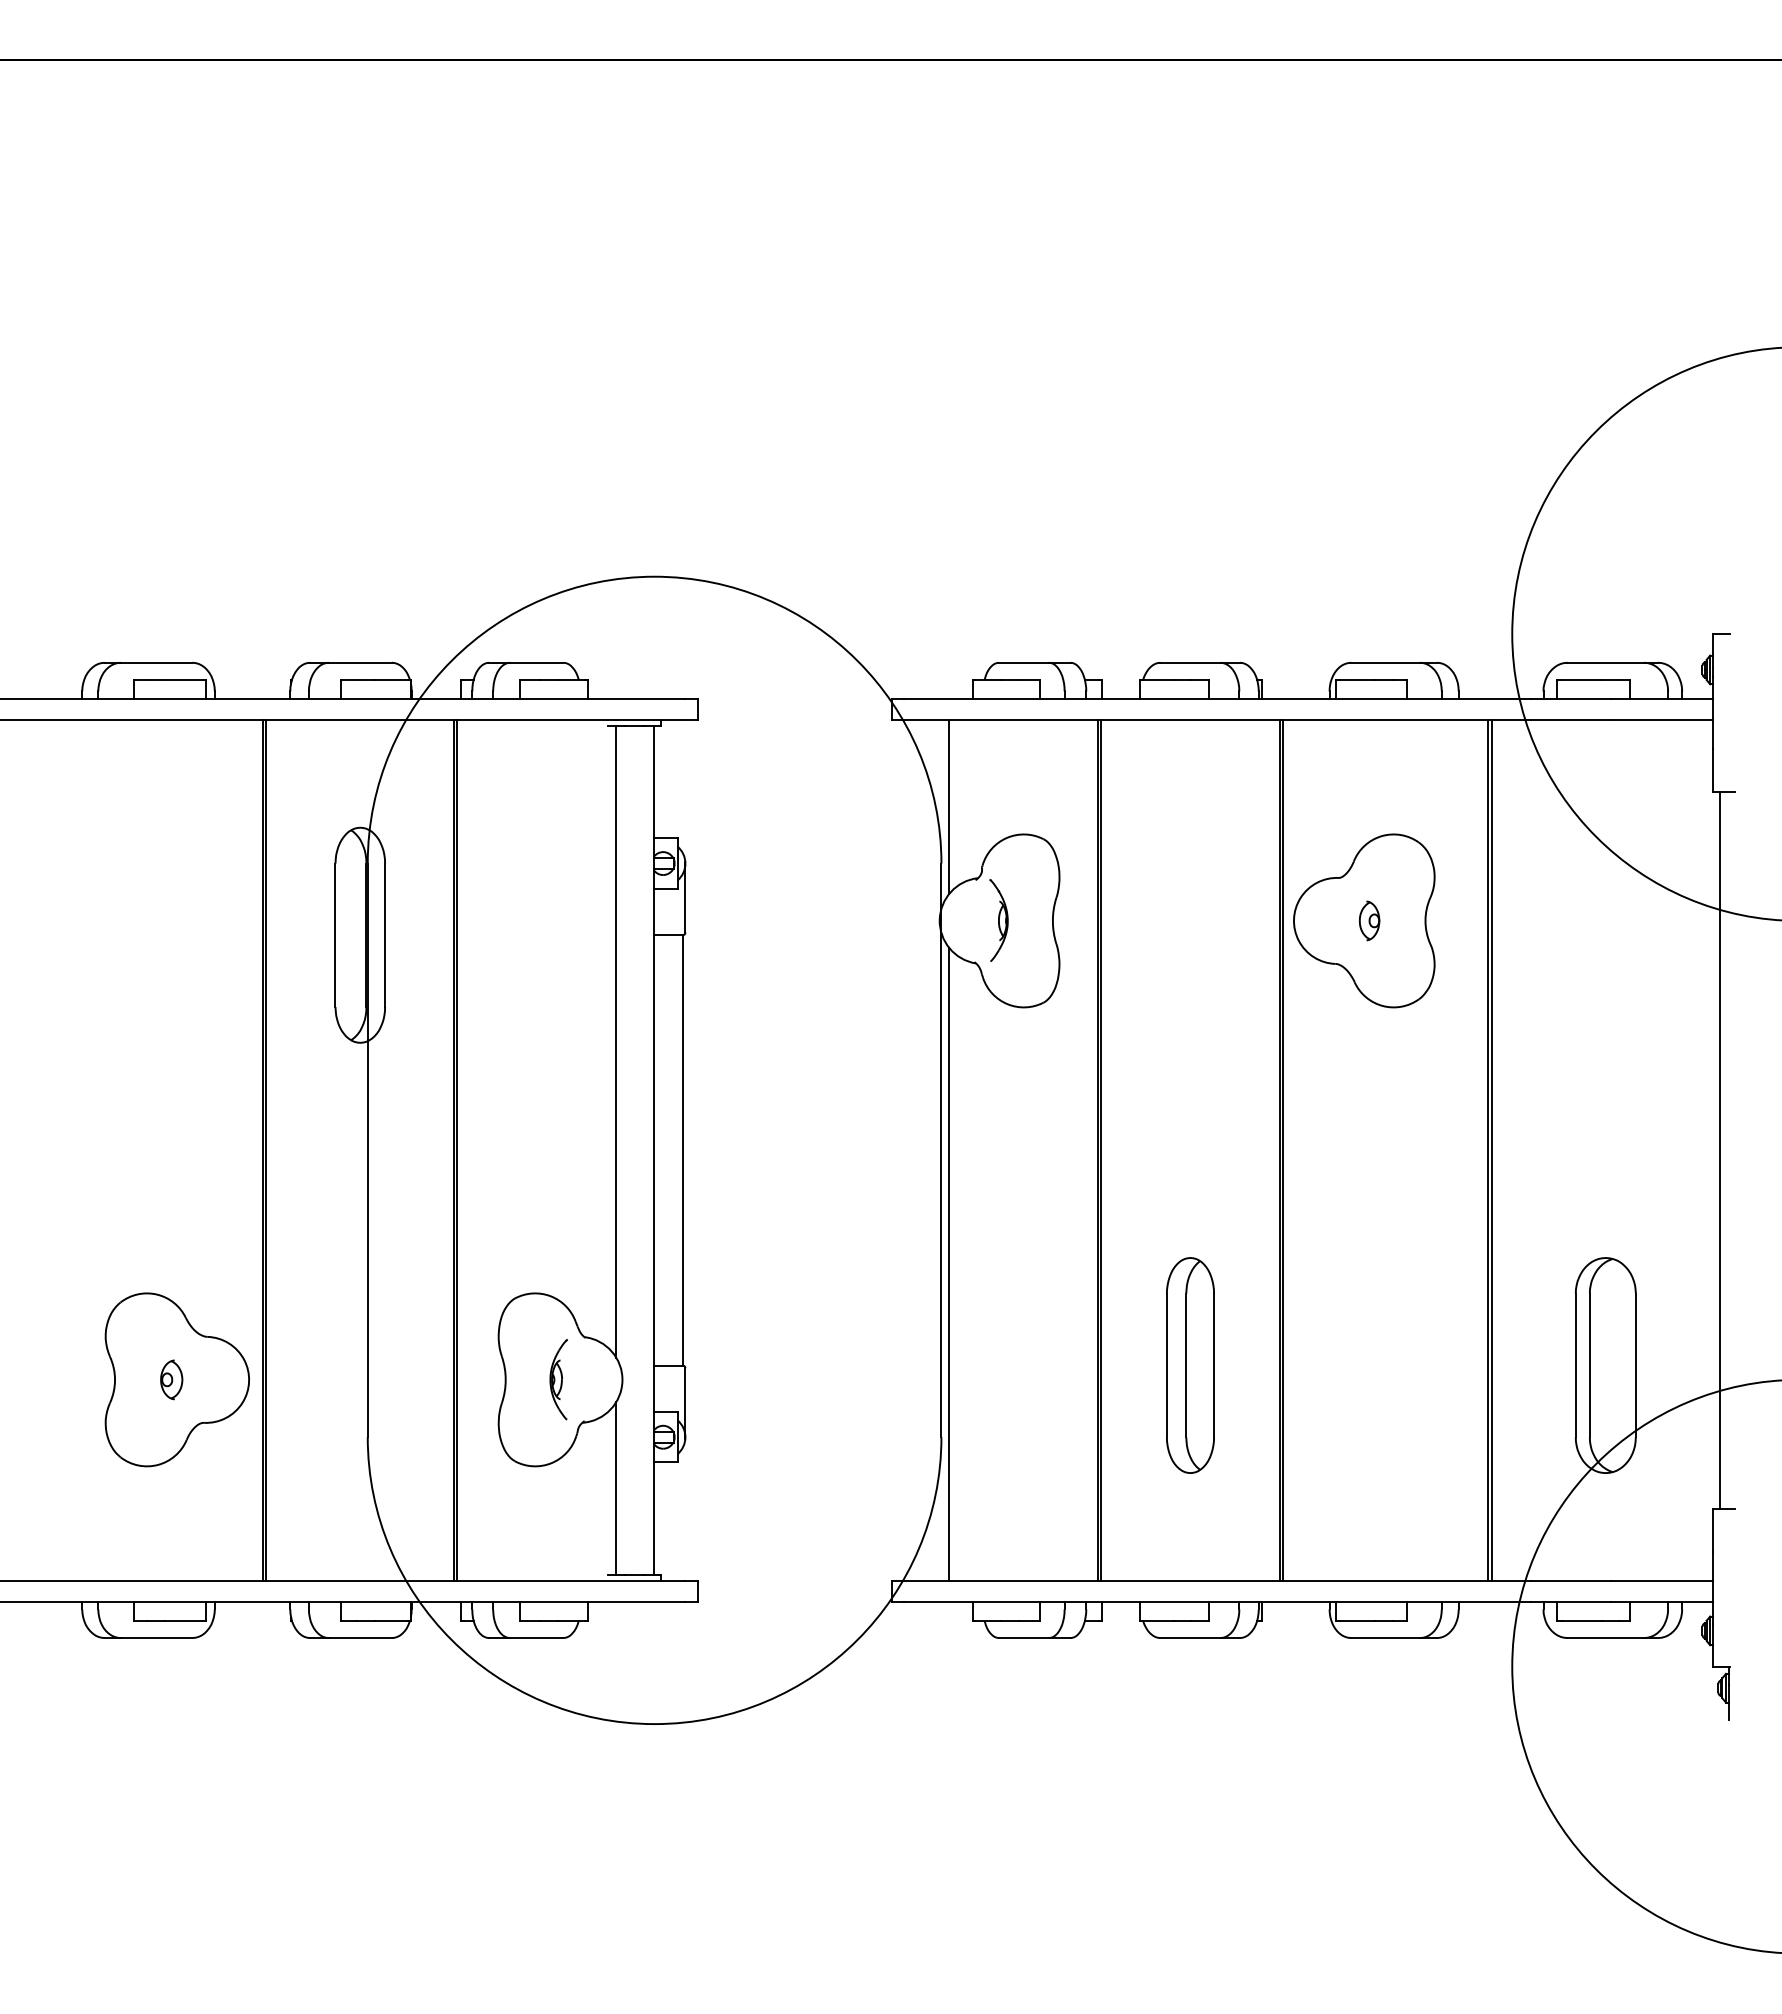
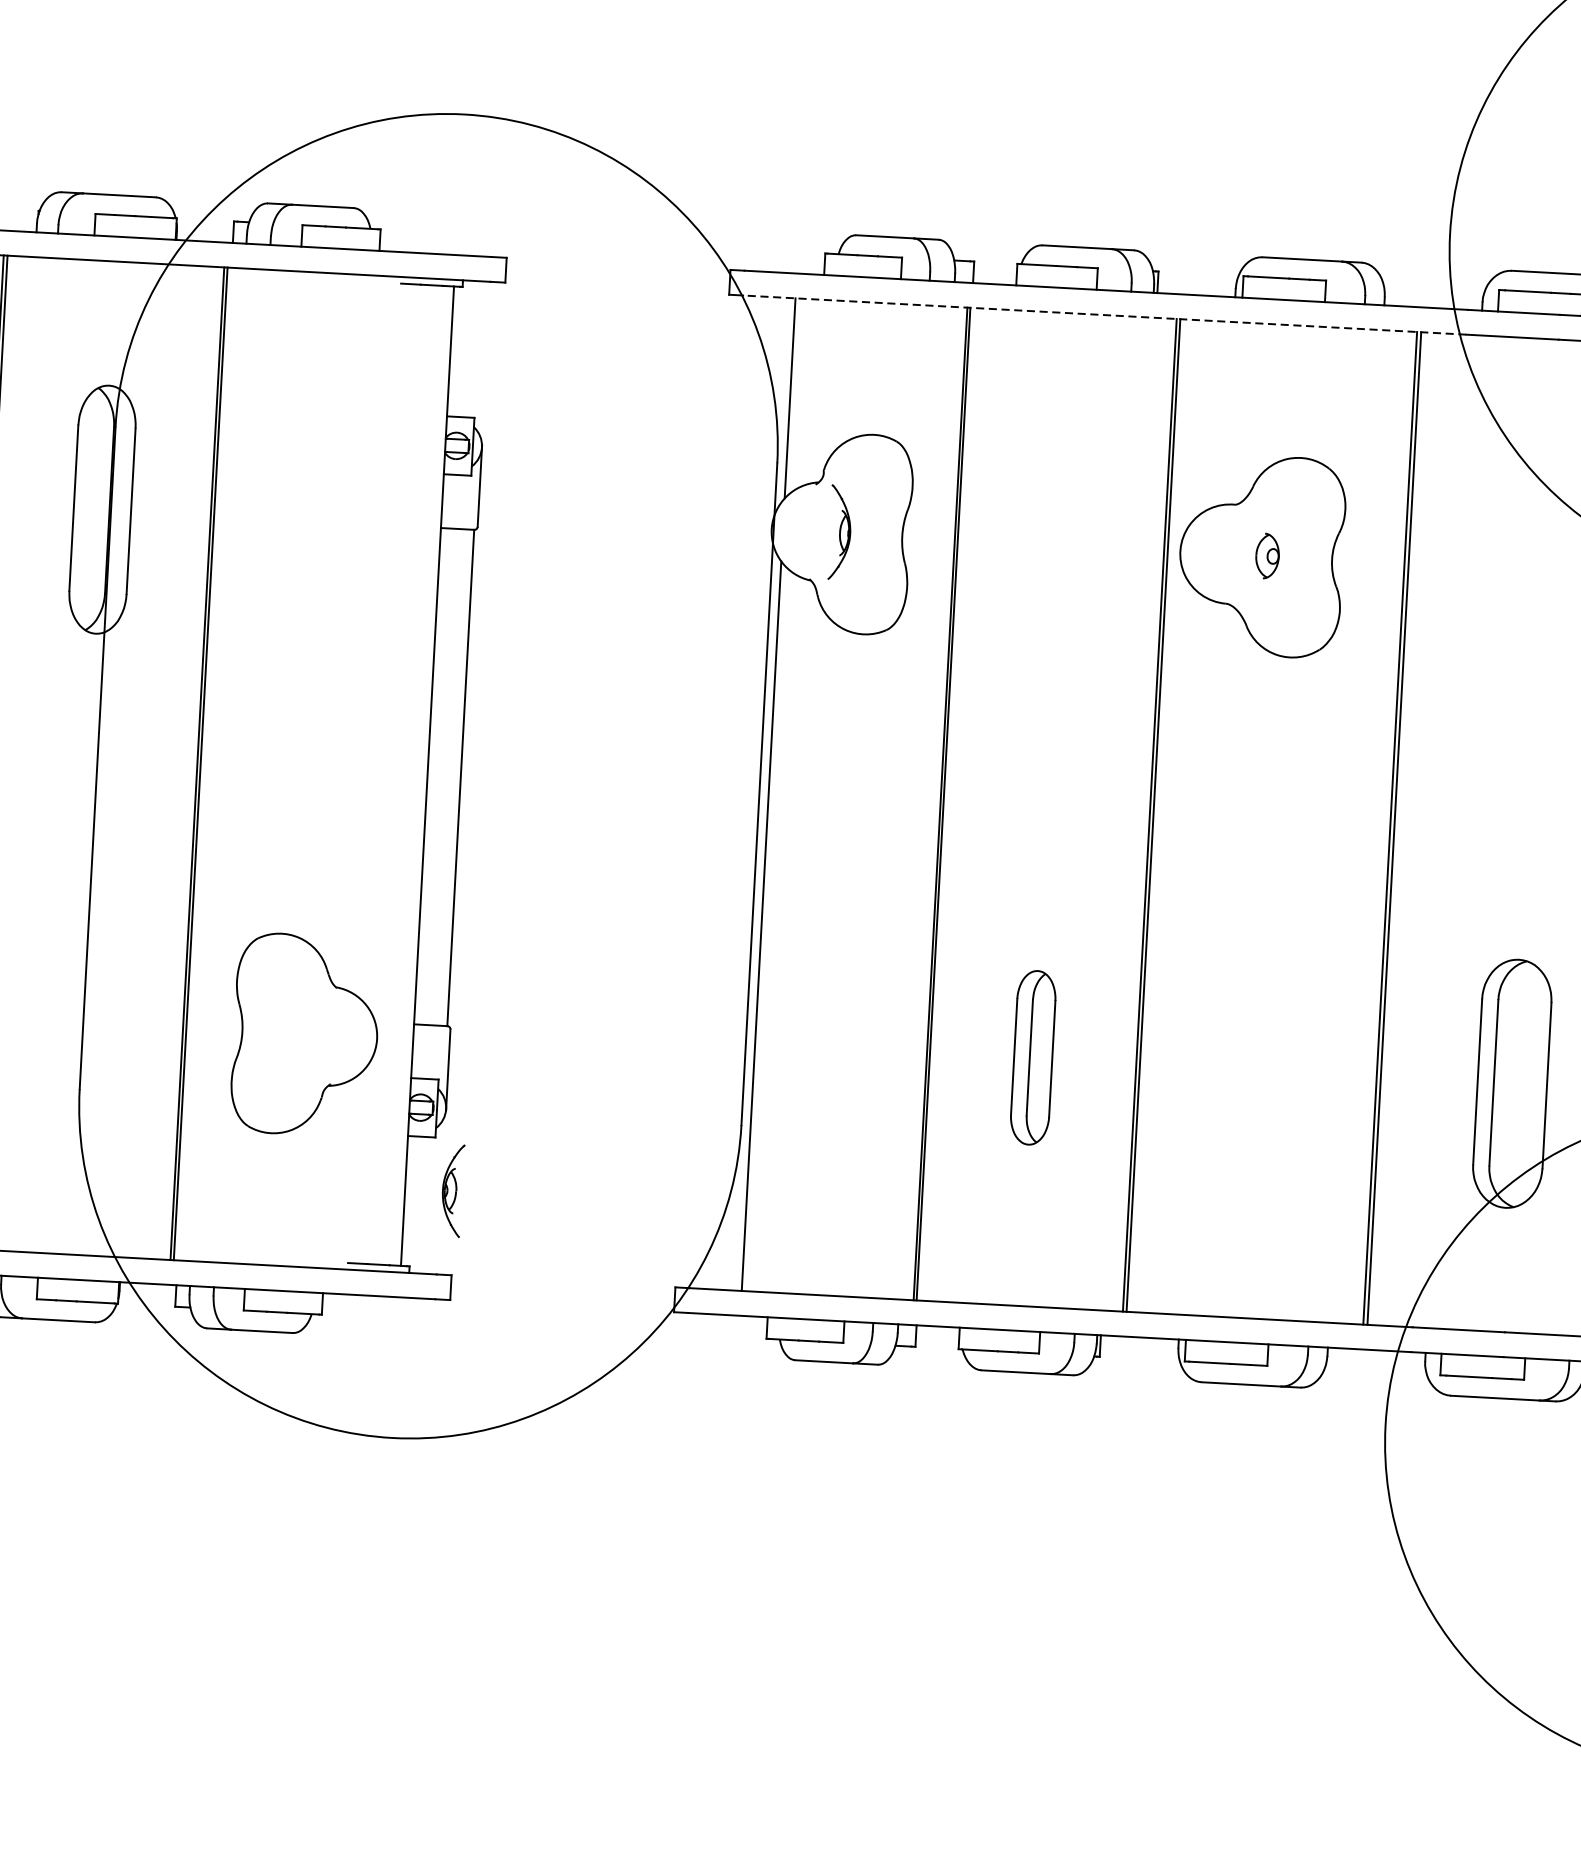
line: (1217, 720) -> (1104, 315), solid -> dashed
line: (616, 1041) -> (391, 648), removed
part: (1190, 1365) -> (1033, 1057), size x0.7
part: (558, 1379) -> (452, 1190), moved
line: (616, 1488) -> (363, 1163), removed

